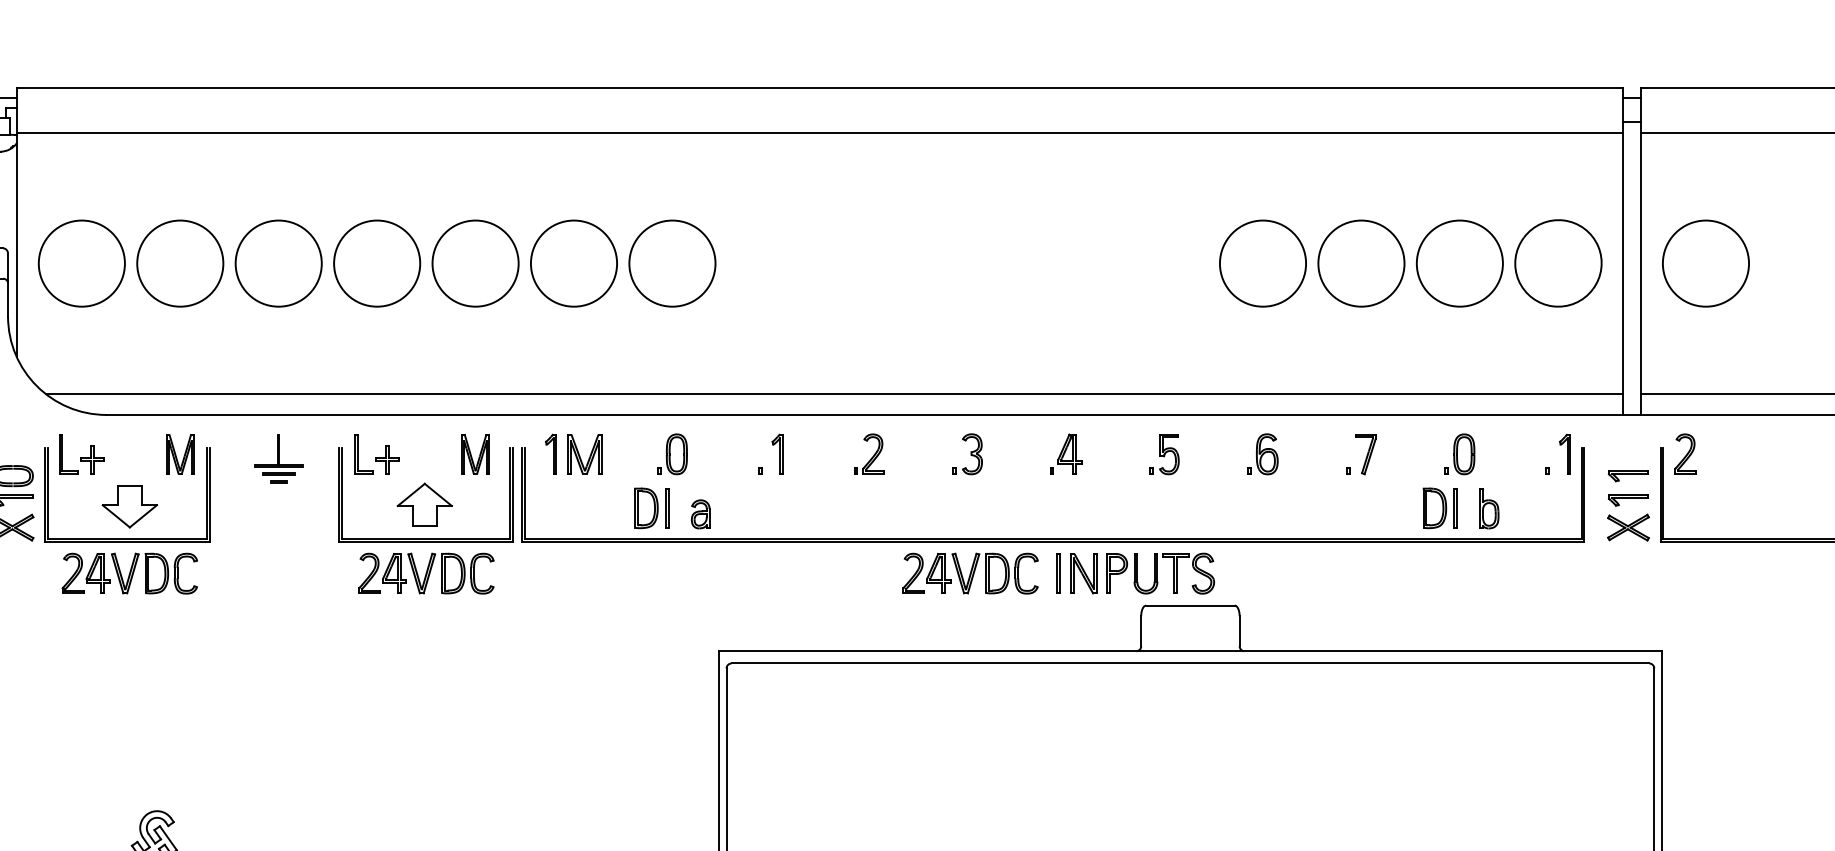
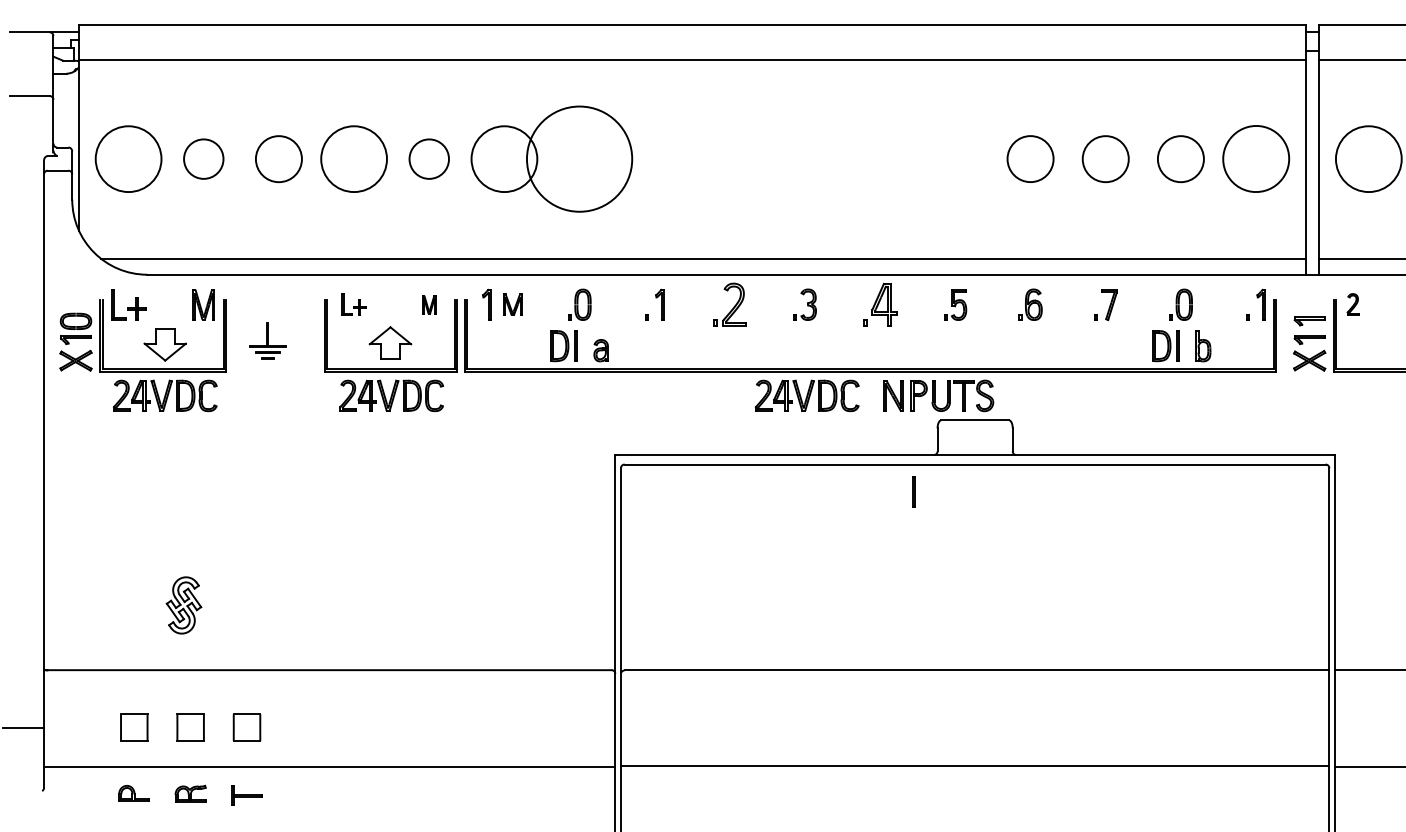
circle: (1262, 262) -> (1030, 158), size x0.7
circle: (179, 264) -> (203, 159), size x0.6
circle: (278, 264) -> (278, 159), size x0.7
circle: (475, 264) -> (429, 159), size x0.6
circle: (672, 264) -> (579, 159), size x1.6
circle: (1361, 264) -> (1105, 159), size x0.7
circle: (1459, 264) -> (1180, 159), size x0.7
part: (376, 453) -> (353, 304), size x0.7
part: (475, 453) -> (429, 304), size x0.6
part: (584, 453) -> (512, 304), size x0.7
part: (868, 453) -> (729, 304), size x1.4
part: (1065, 453) -> (879, 304), size x1.4
part: (1684, 453) -> (1352, 304), size x0.7
part: (278, 457) -> (267, 340), moved
line: (1057, 573) -> (913, 491), moved

